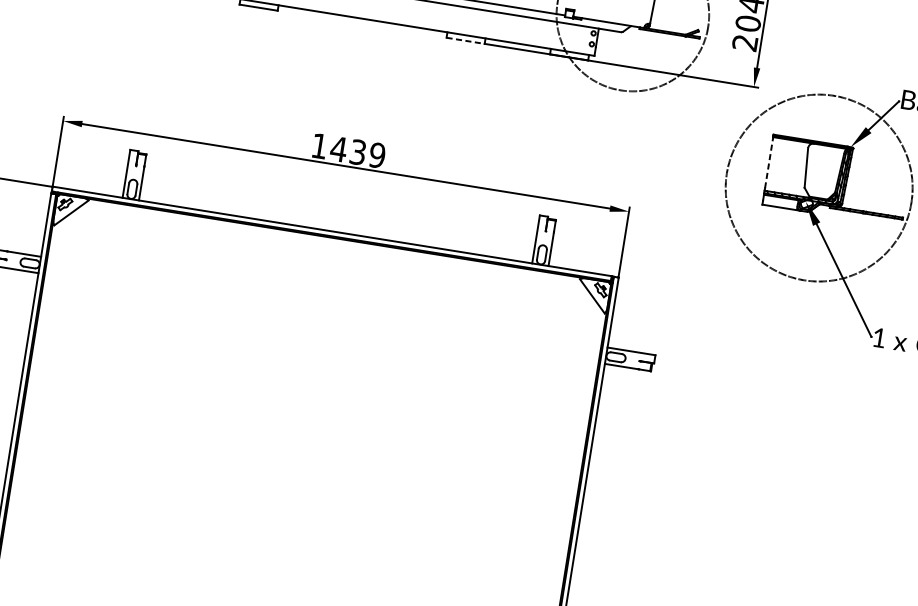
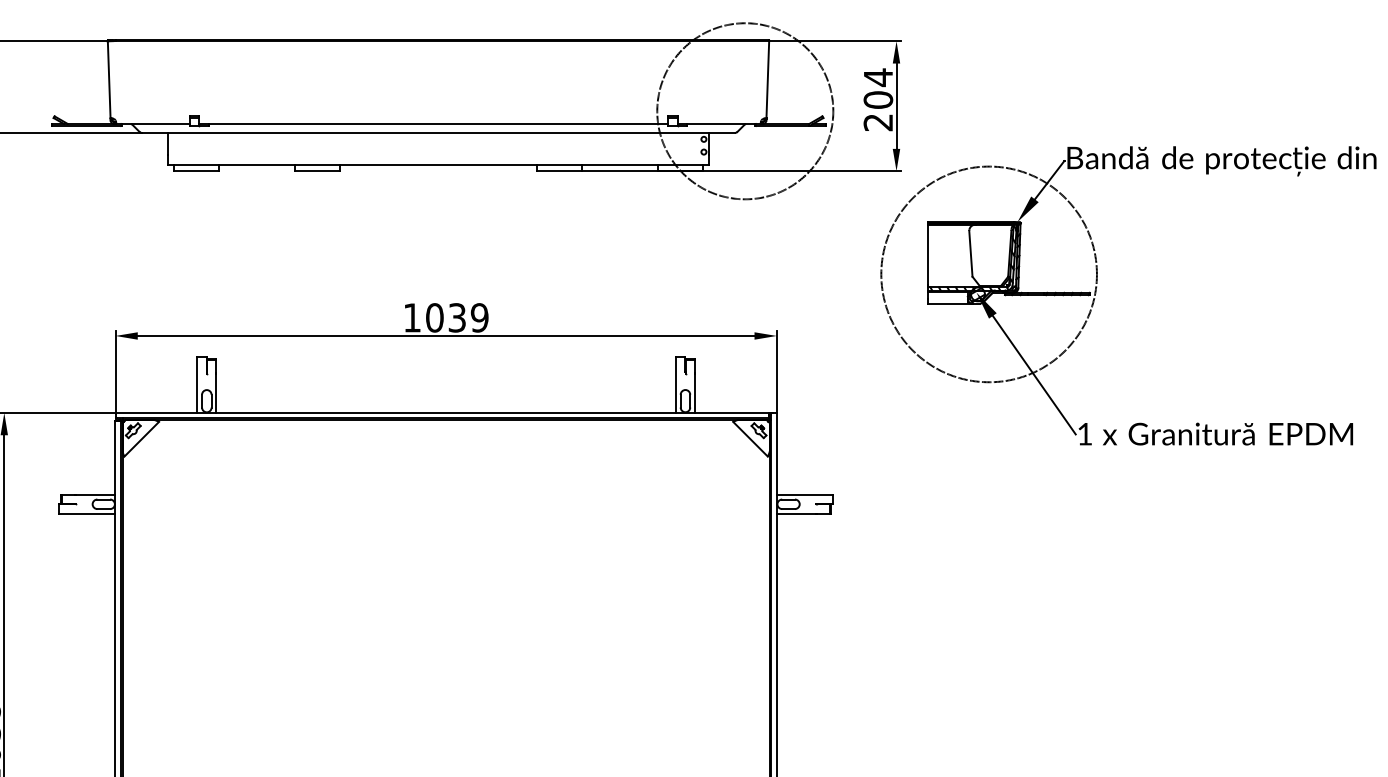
line: (465, 41) -> (559, 171), dashed -> solid
text: (338, 148) -> (434, 317), 1439 -> 1039
line: (769, 162) -> (927, 254), dashed -> solid

